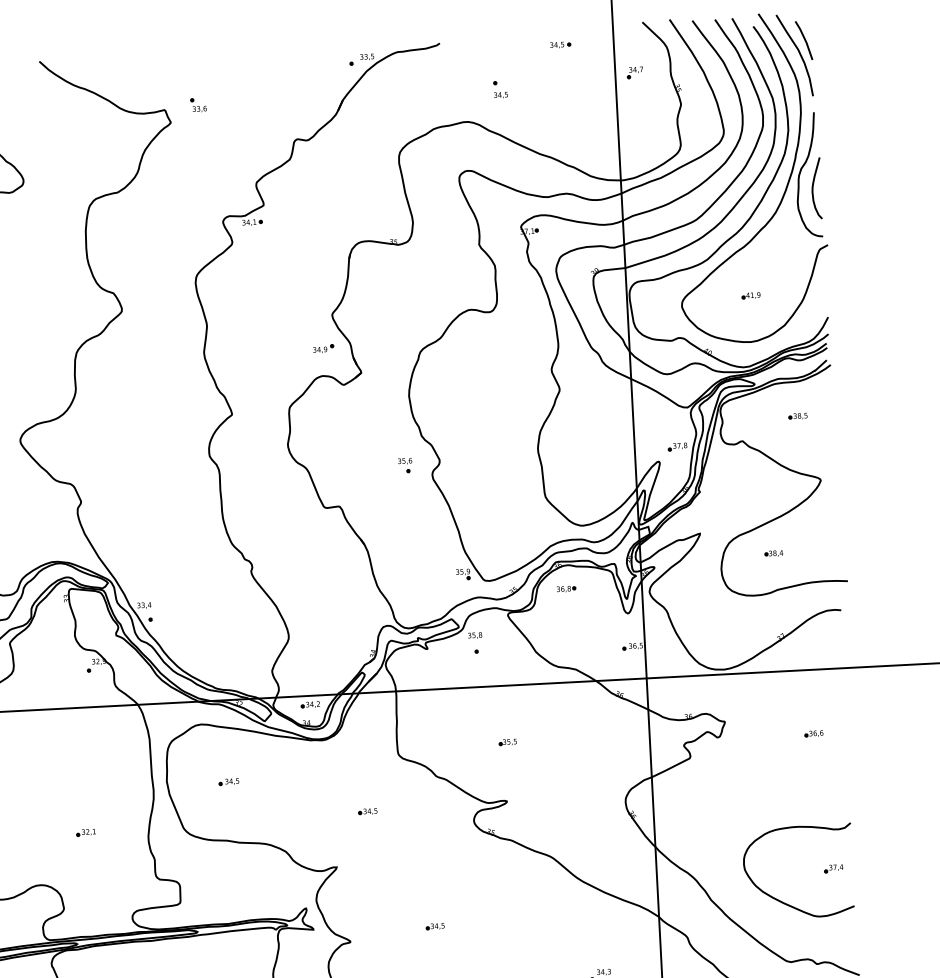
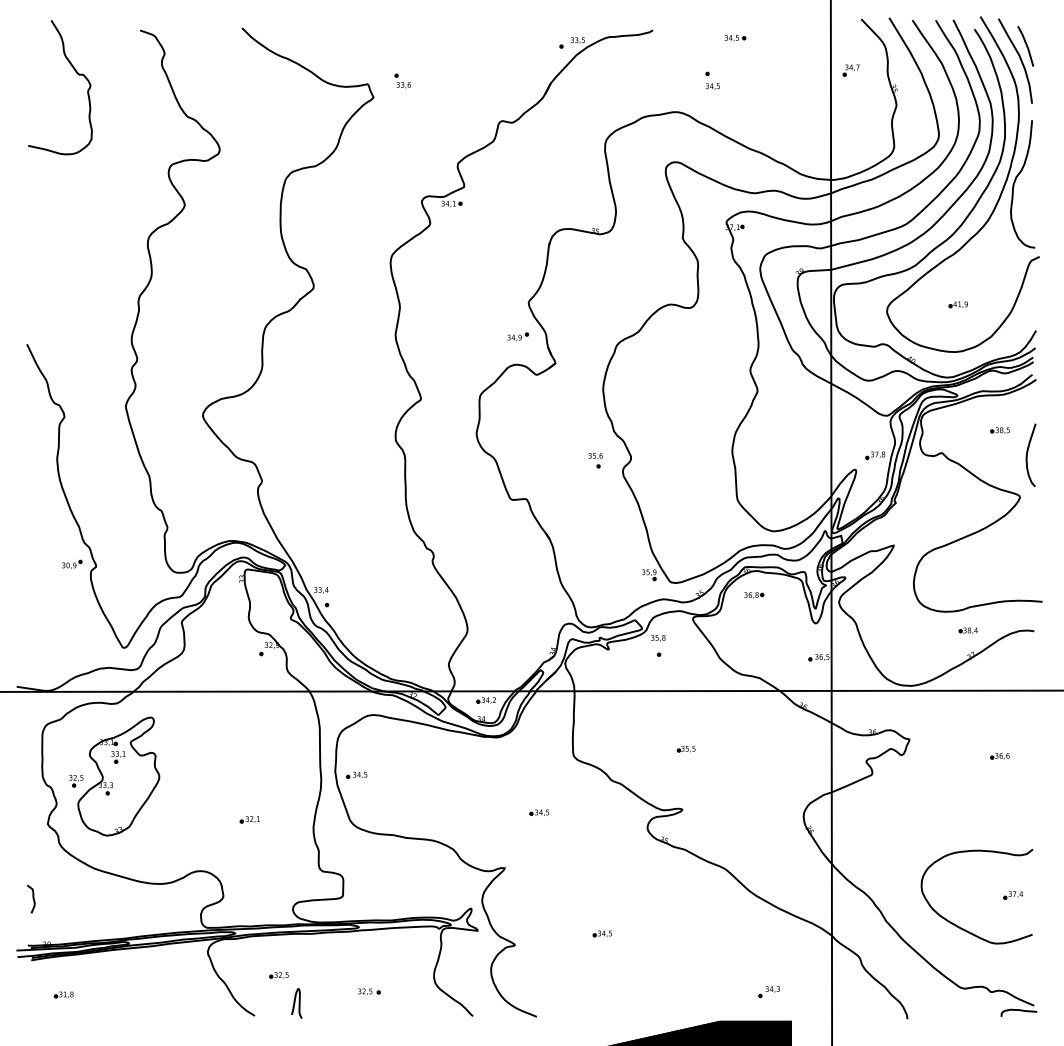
part: (560, 45) -> (735, 38), moved
curve: (813, 188) -> (1027, 455), moved
part: (773, 553) -> (967, 630), moved
part: (228, 781) -> (356, 774), moved

